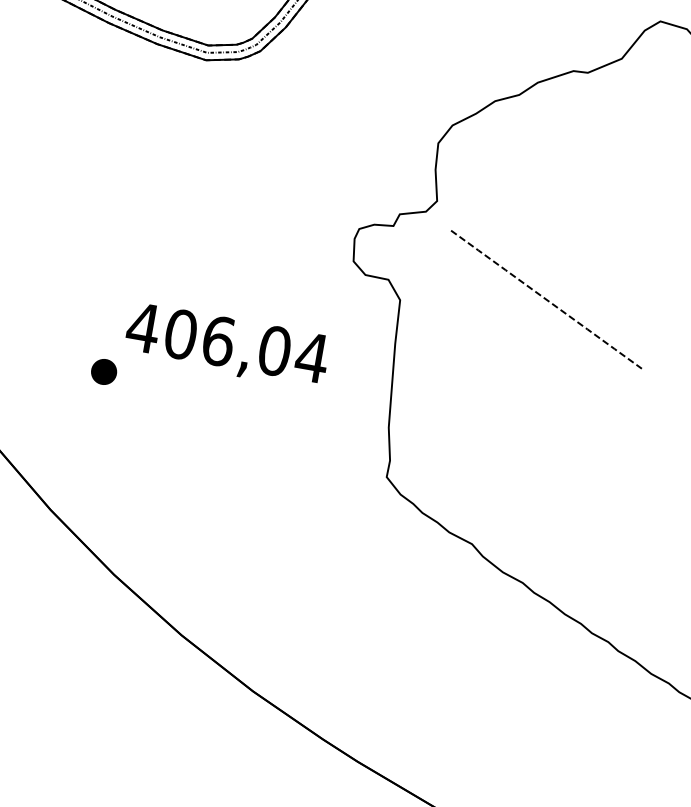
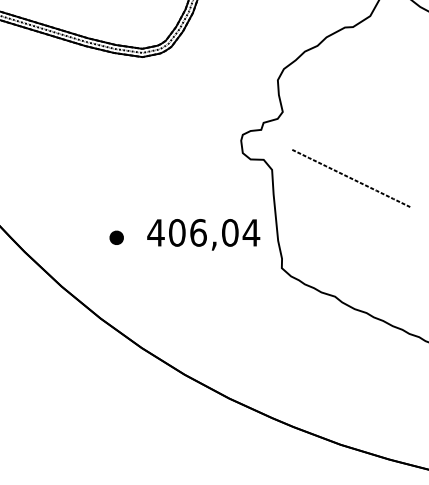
curve: (546, 299) -> (351, 178), moved
text: (226, 345) -> (203, 234), moved

